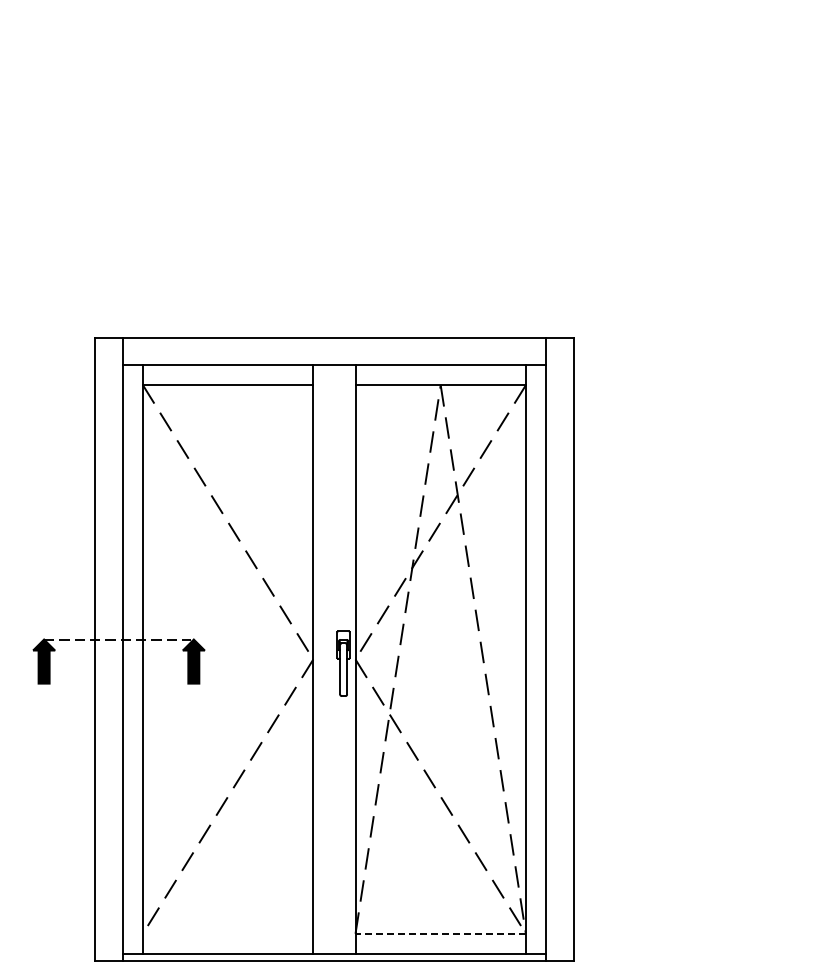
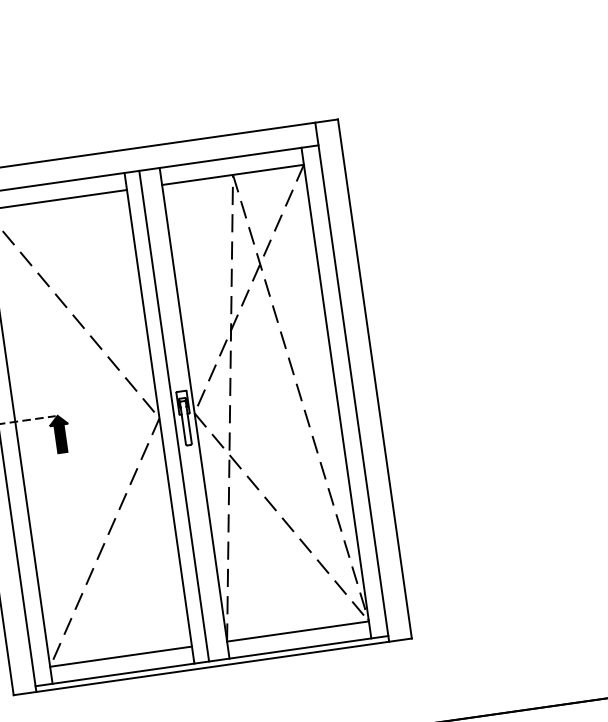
line: (331, 659) -> (174, 416), added
line: (227, 933) -> (120, 656), added
line: (440, 933) -> (297, 631), dashed -> solid

